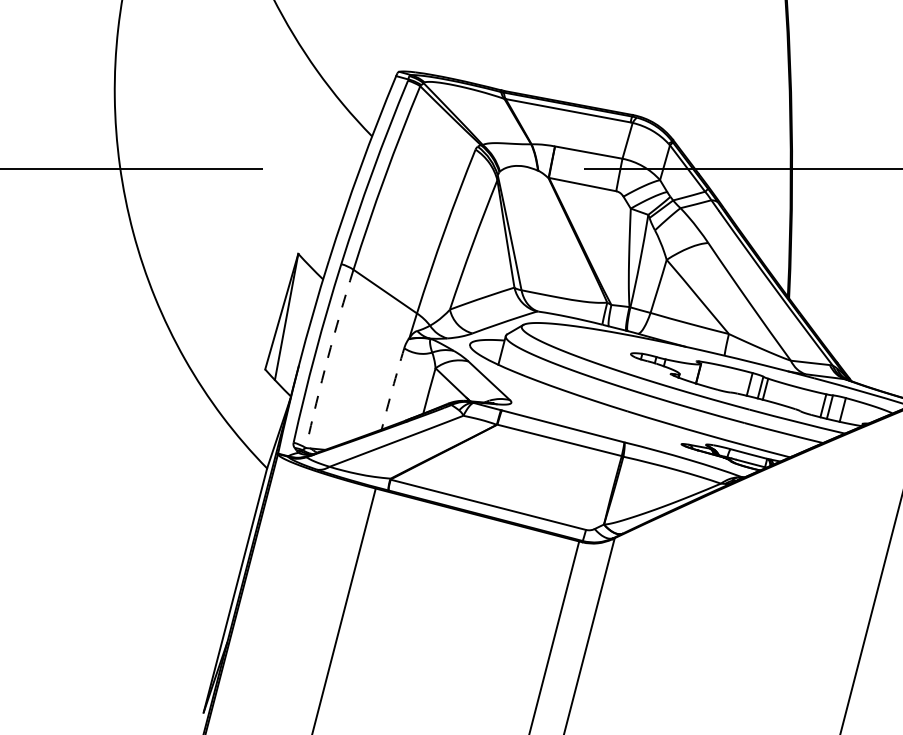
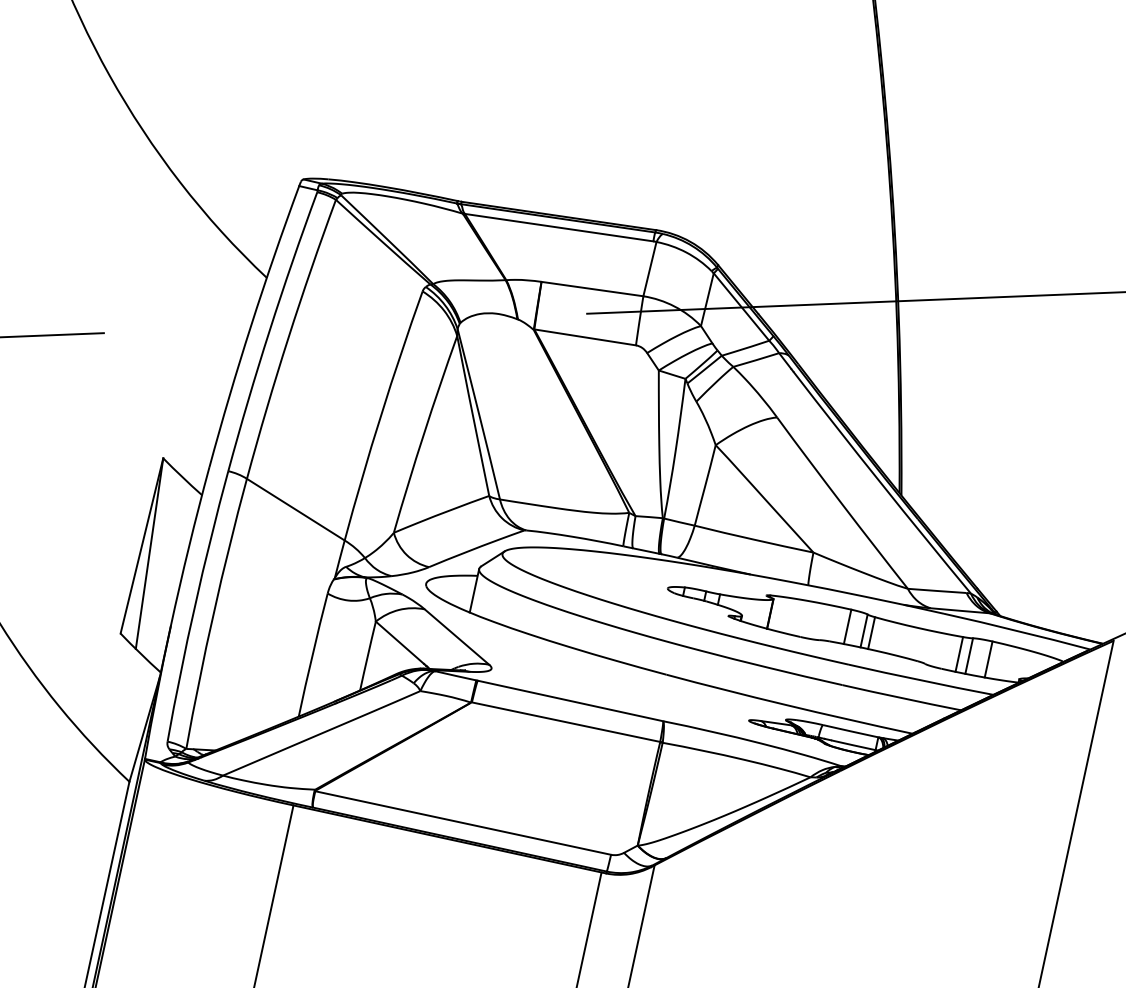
arc: (327, 358) -> (213, 613), dashed -> solid
arc: (392, 388) -> (312, 654), dashed -> solid

